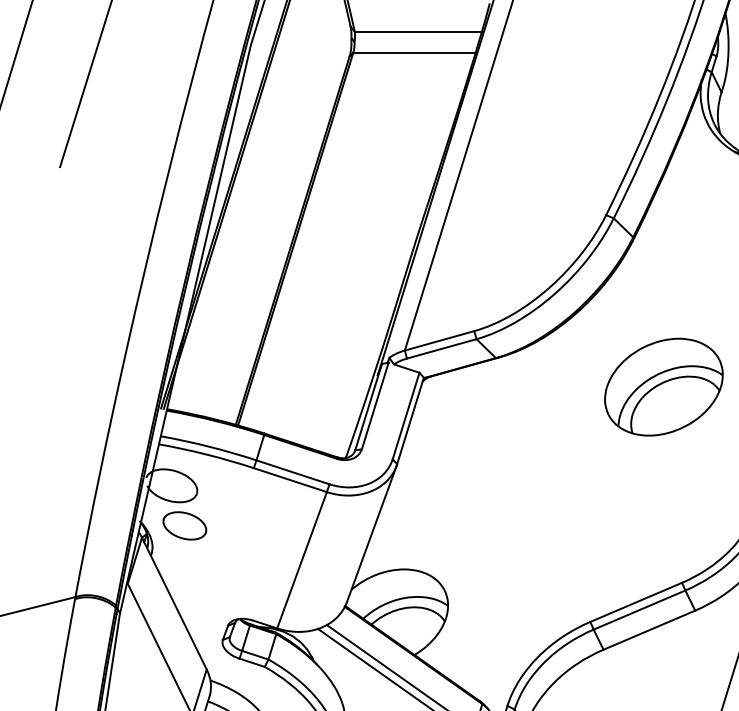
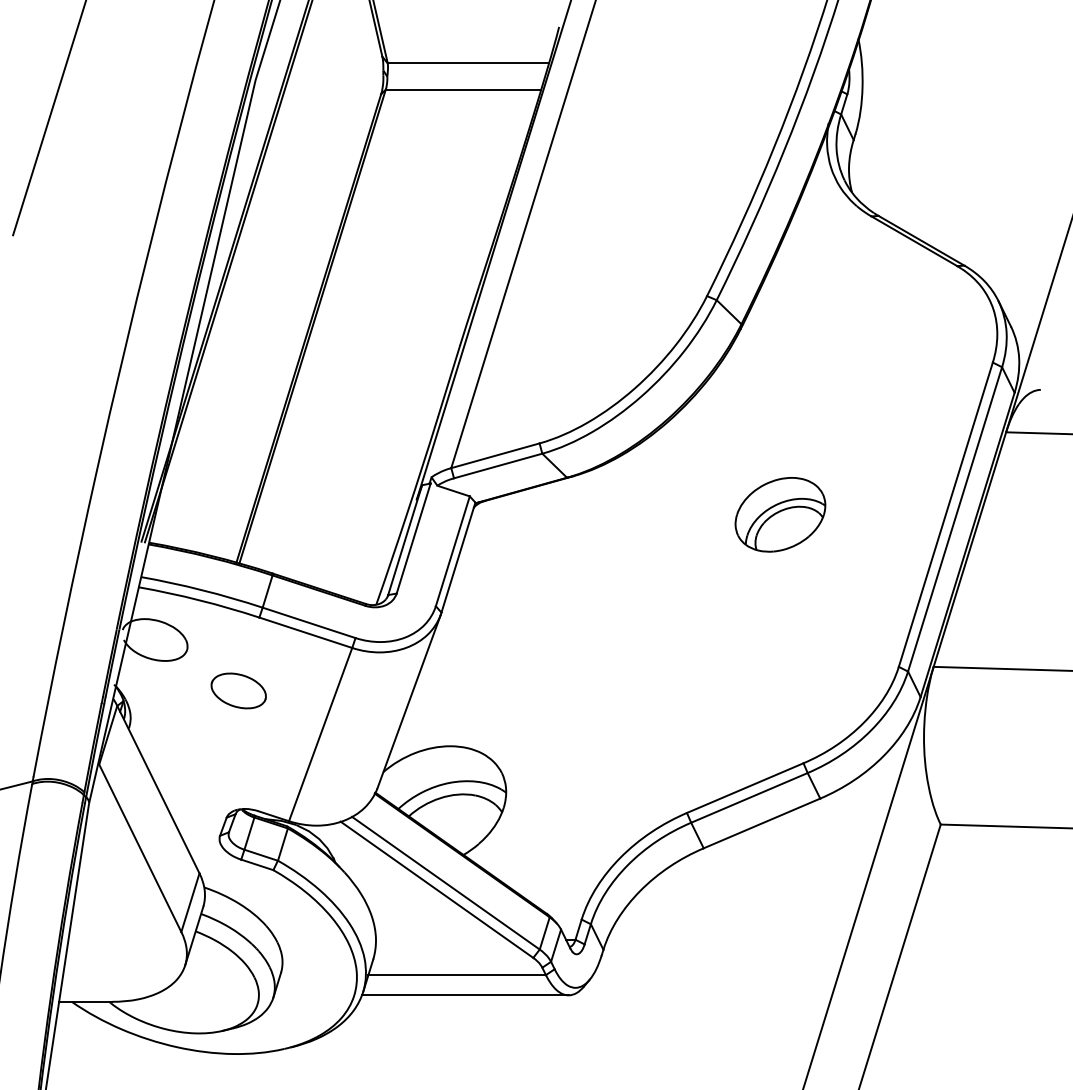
part: (663, 387) -> (780, 514), size x0.6
part: (184, 525) -> (238, 690), moved

